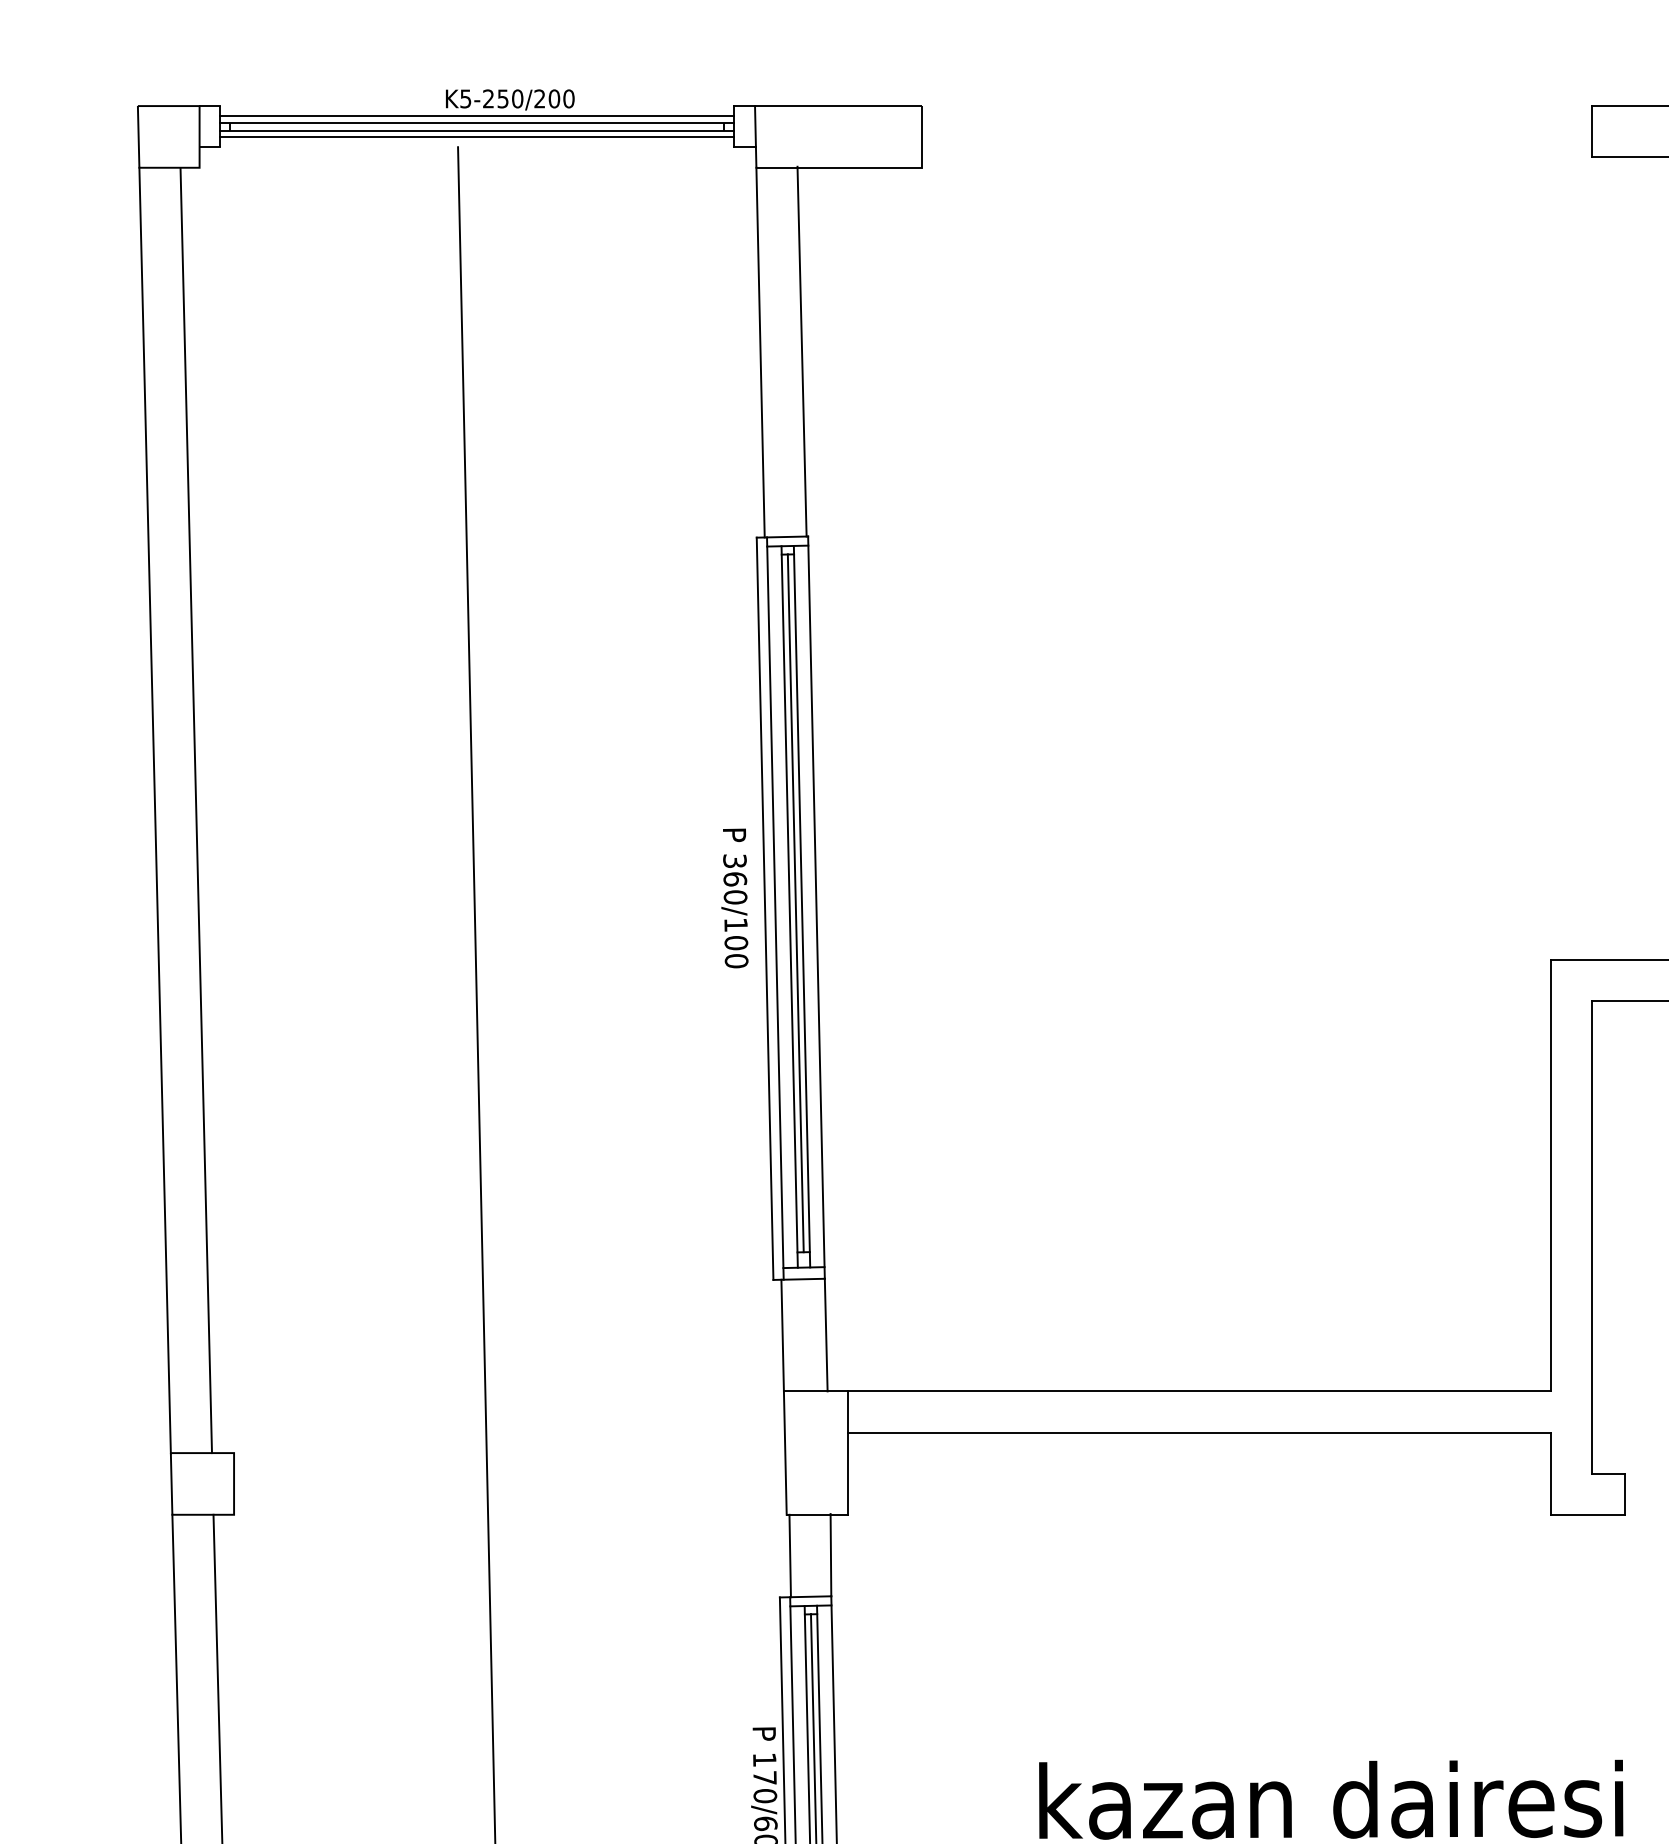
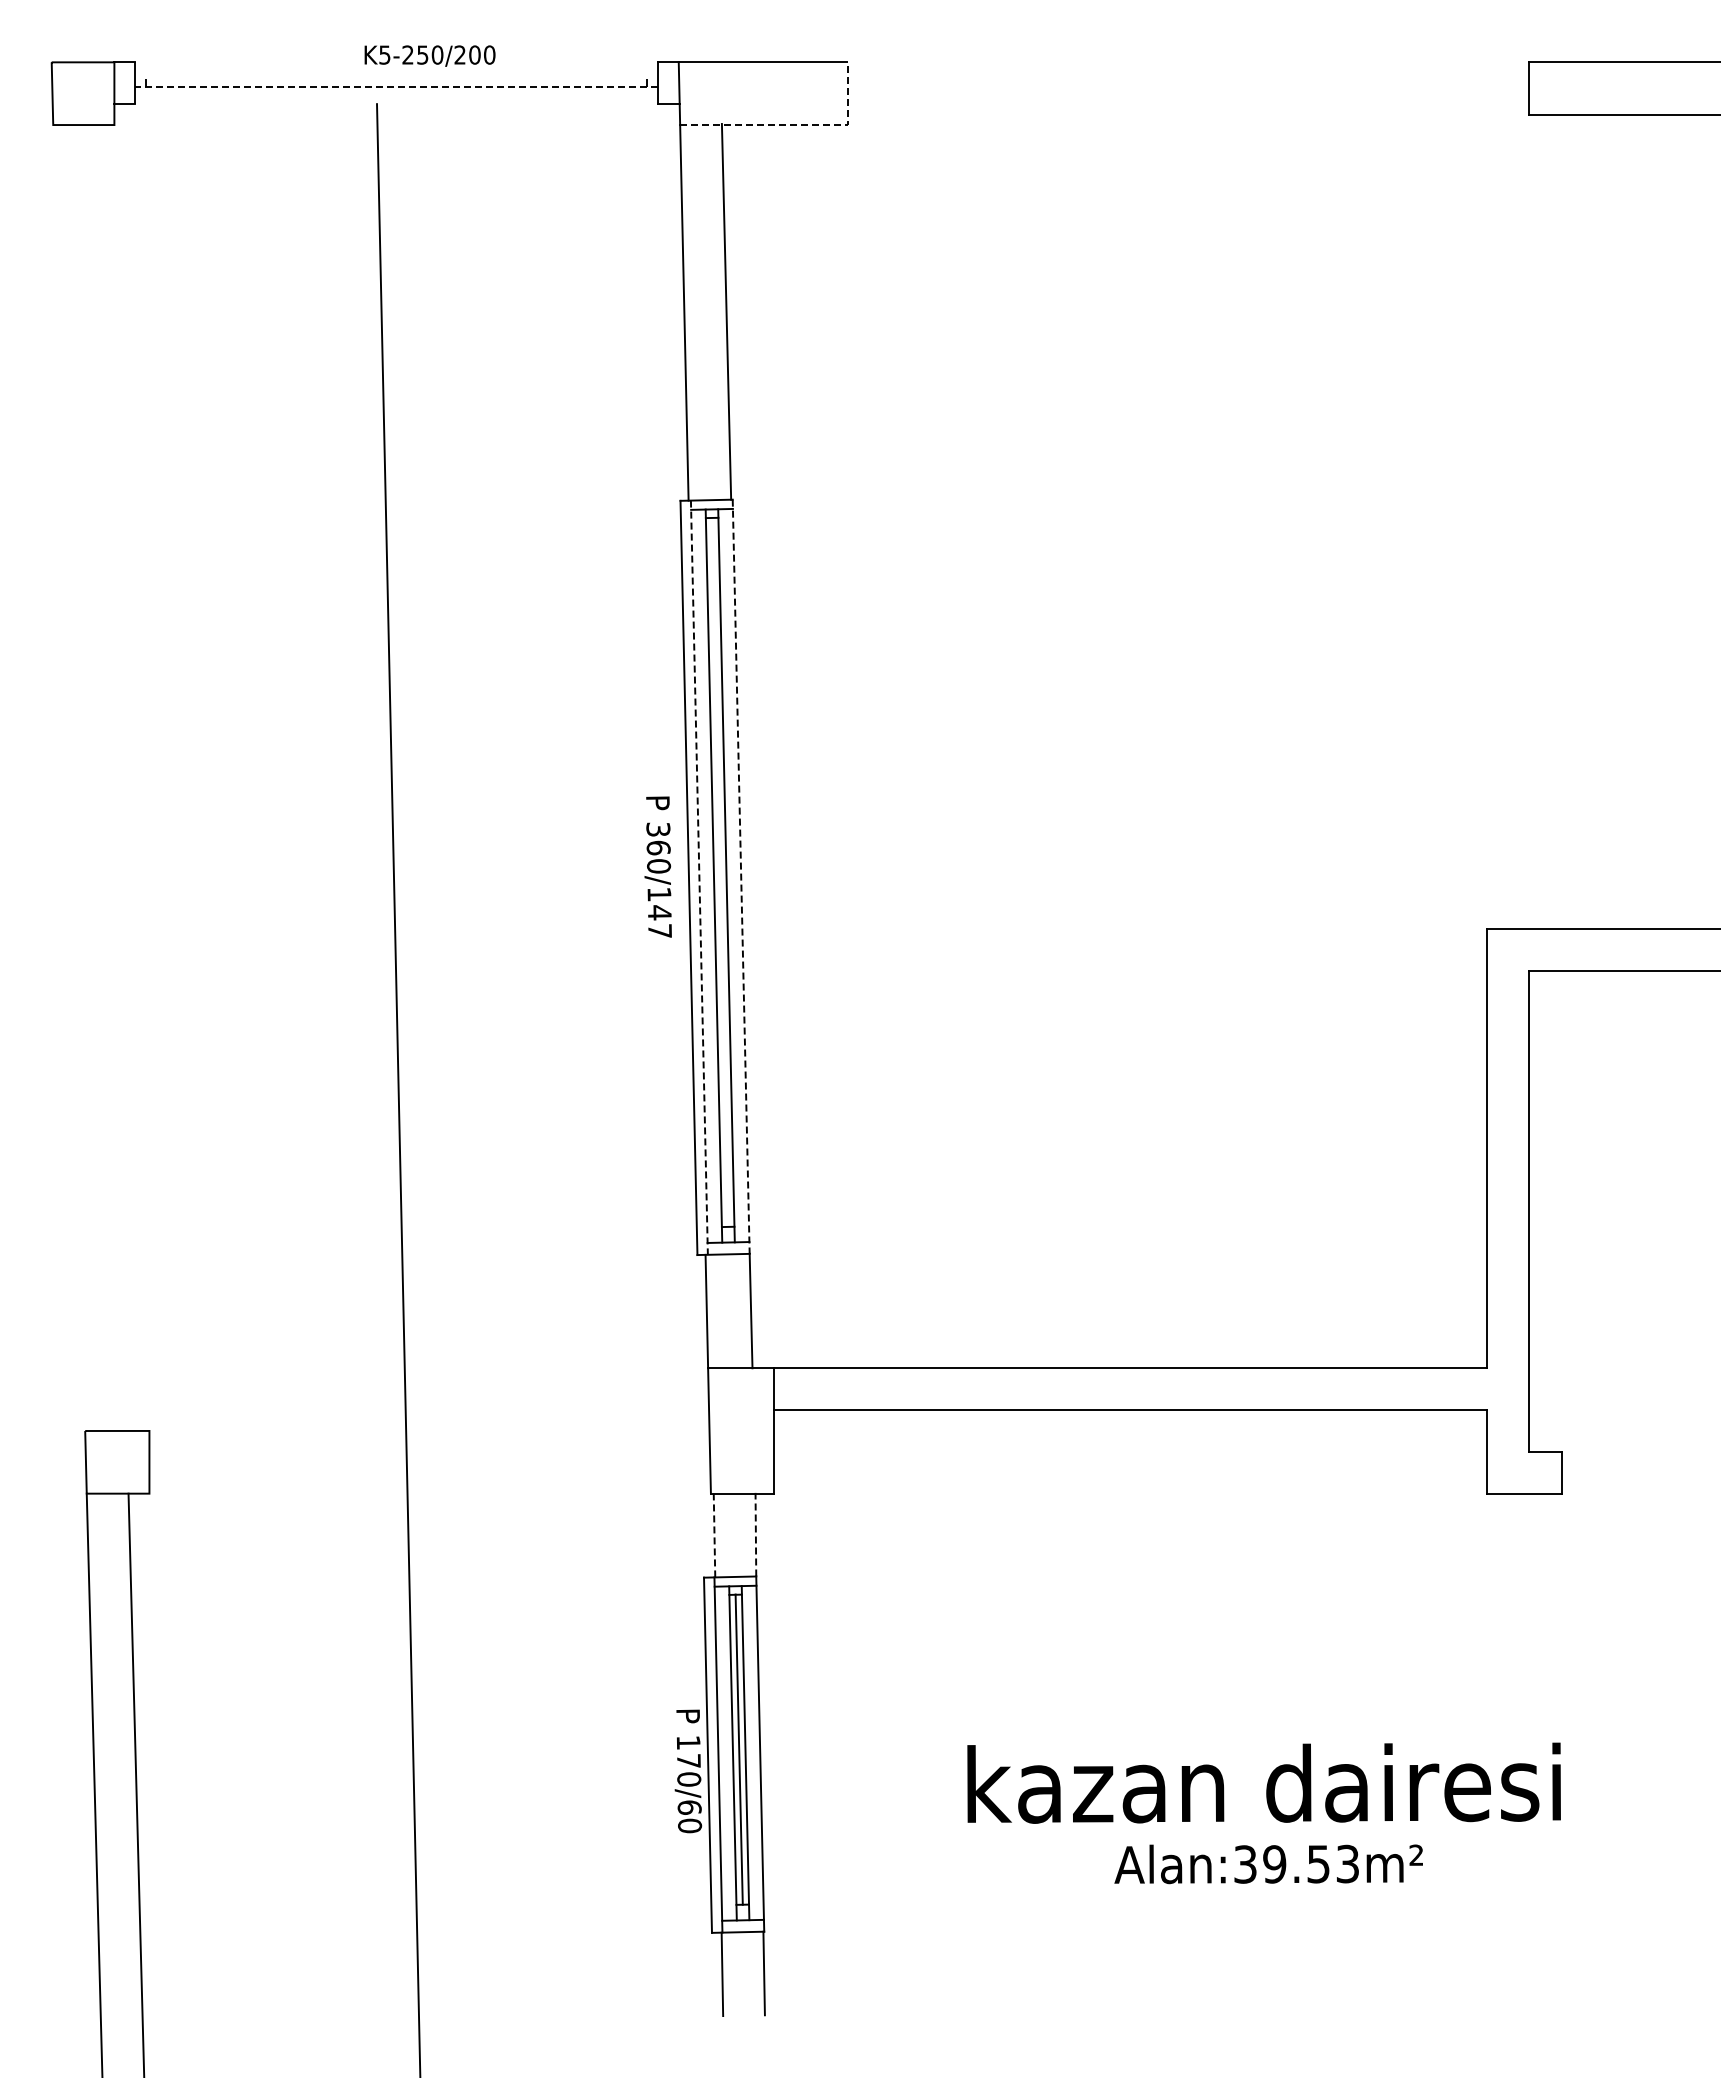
line: (477, 116) -> (396, 72), removed
line: (477, 122) -> (396, 79), removed
line: (477, 130) -> (396, 87), solid -> dashed
line: (477, 136) -> (396, 93), removed
line: (870, 168) -> (796, 125), solid -> dashed
line: (155, 809) -> (69, 777), removed
line: (196, 809) -> (111, 777), removed
line: (796, 902) -> (720, 871), removed
line: (816, 908) -> (741, 877), solid -> dashed
line: (775, 909) -> (699, 878), solid -> dashed
text: (736, 951) -> (659, 921), 360/100 -> 360/147
line: (830, 1554) -> (755, 1534), solid -> dashed
line: (790, 1555) -> (714, 1535), solid -> dashed

